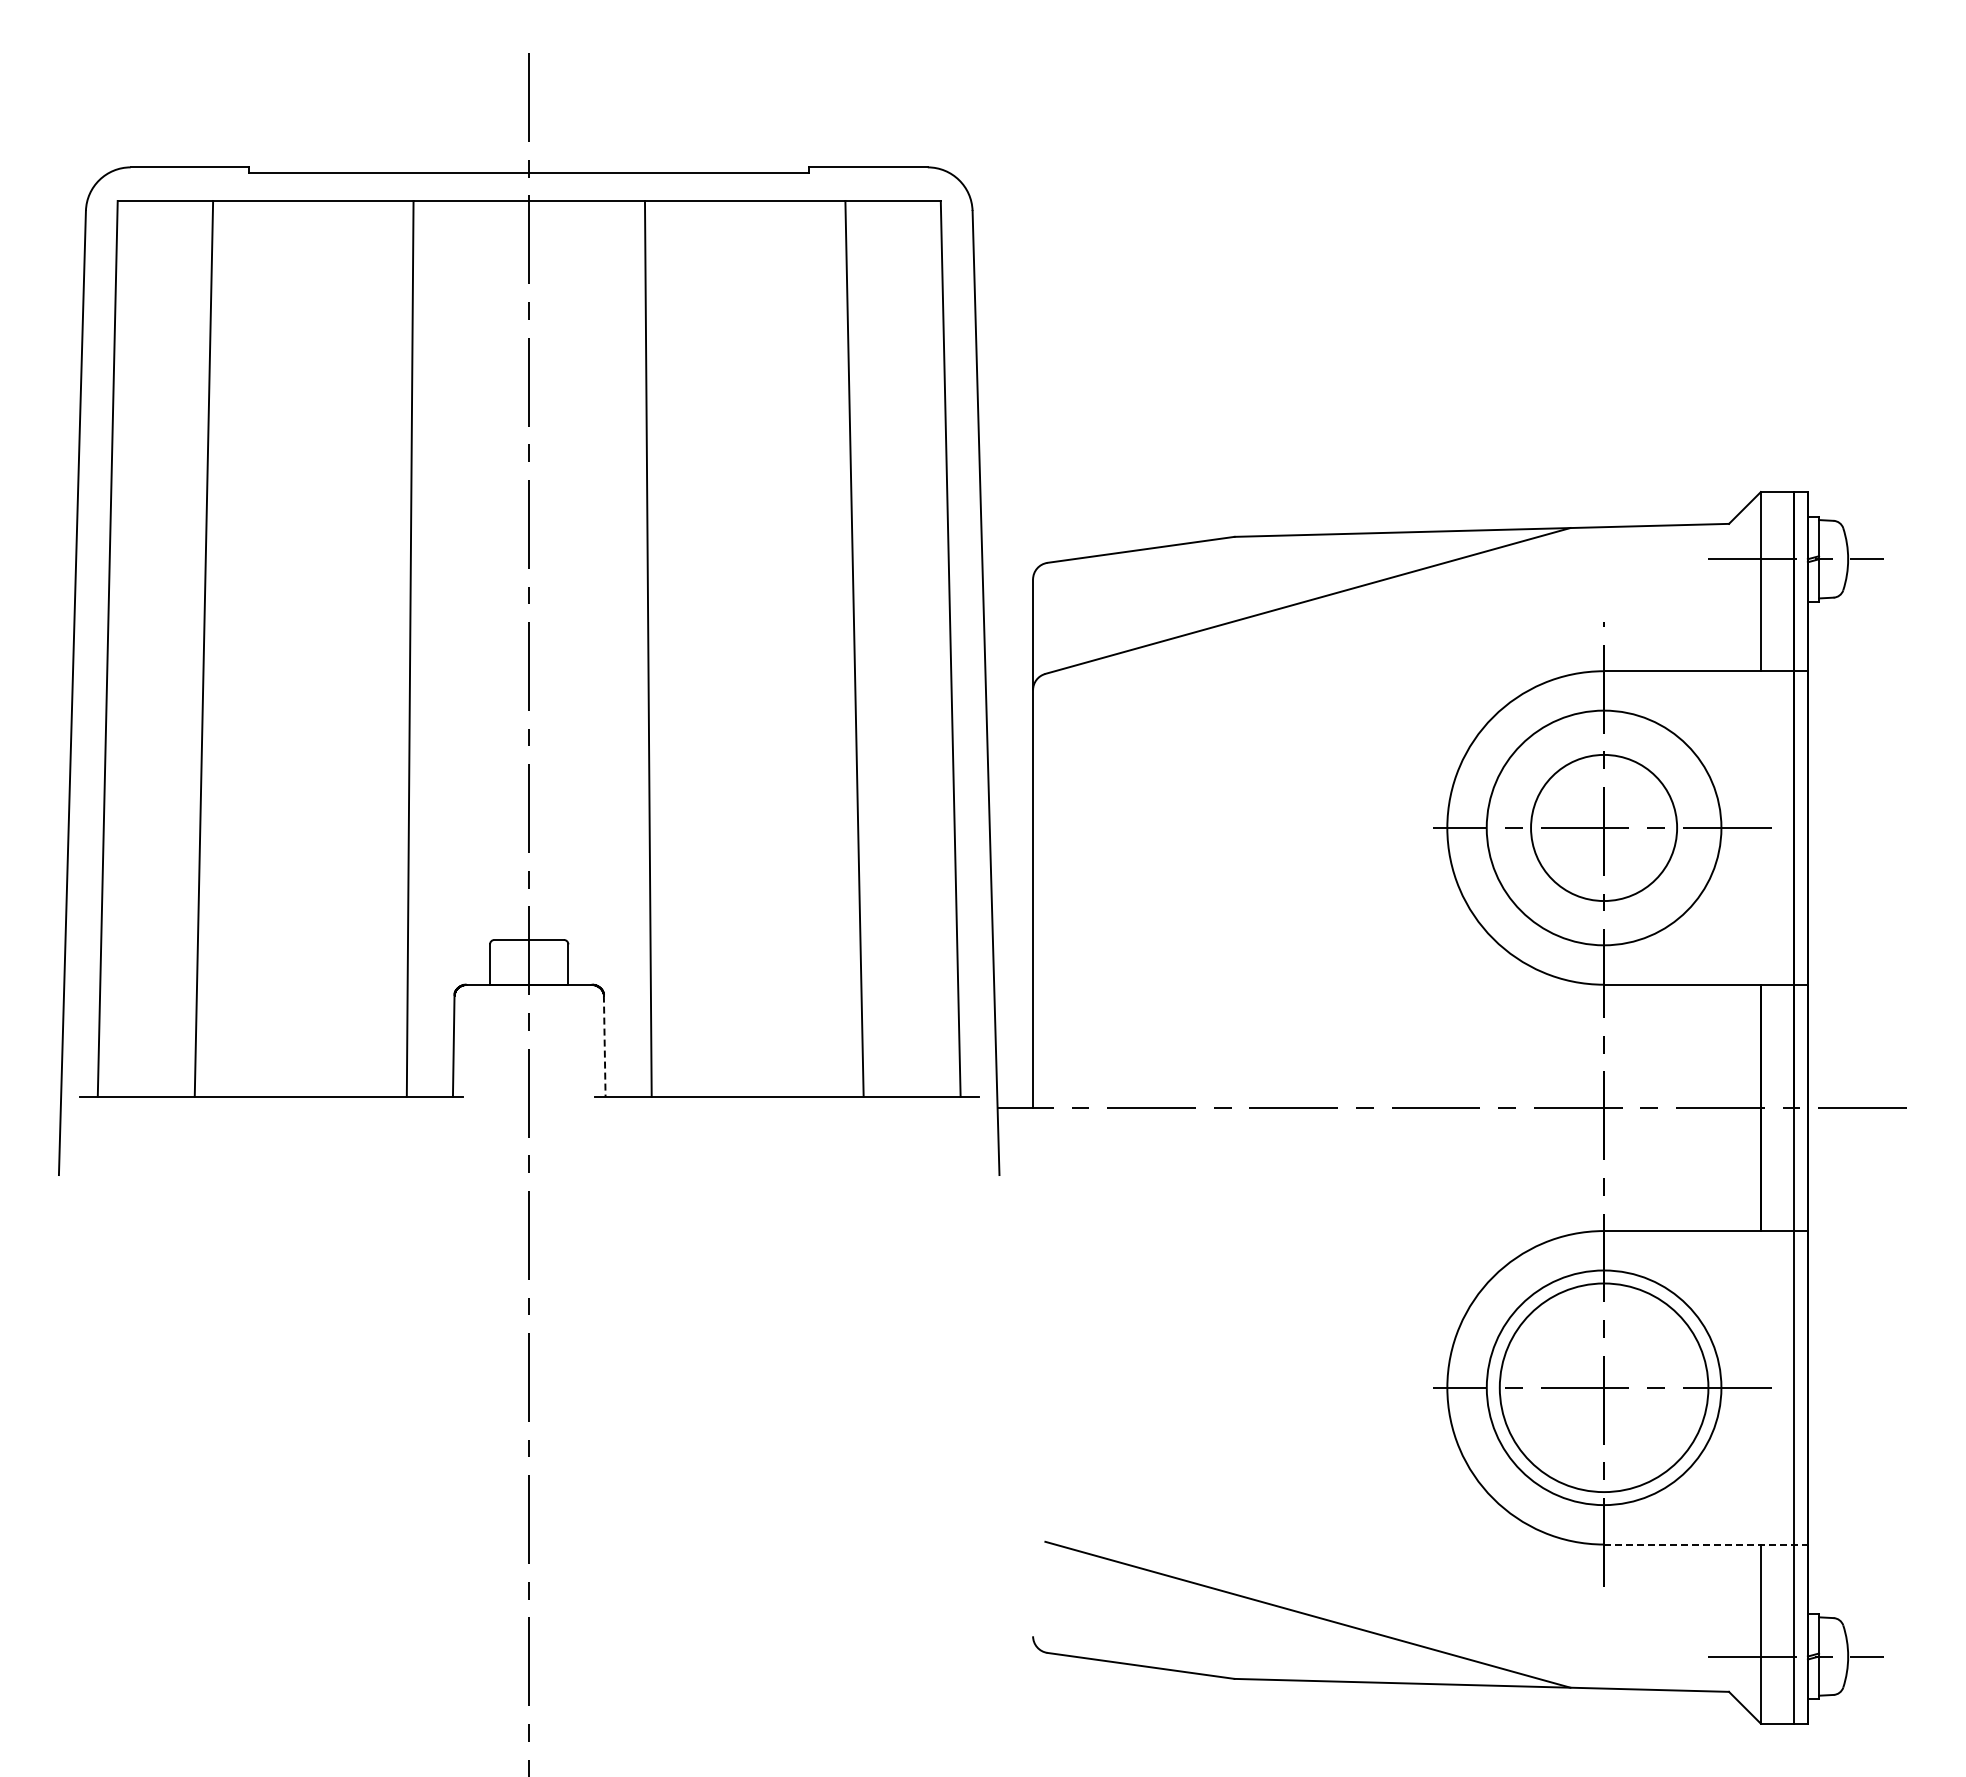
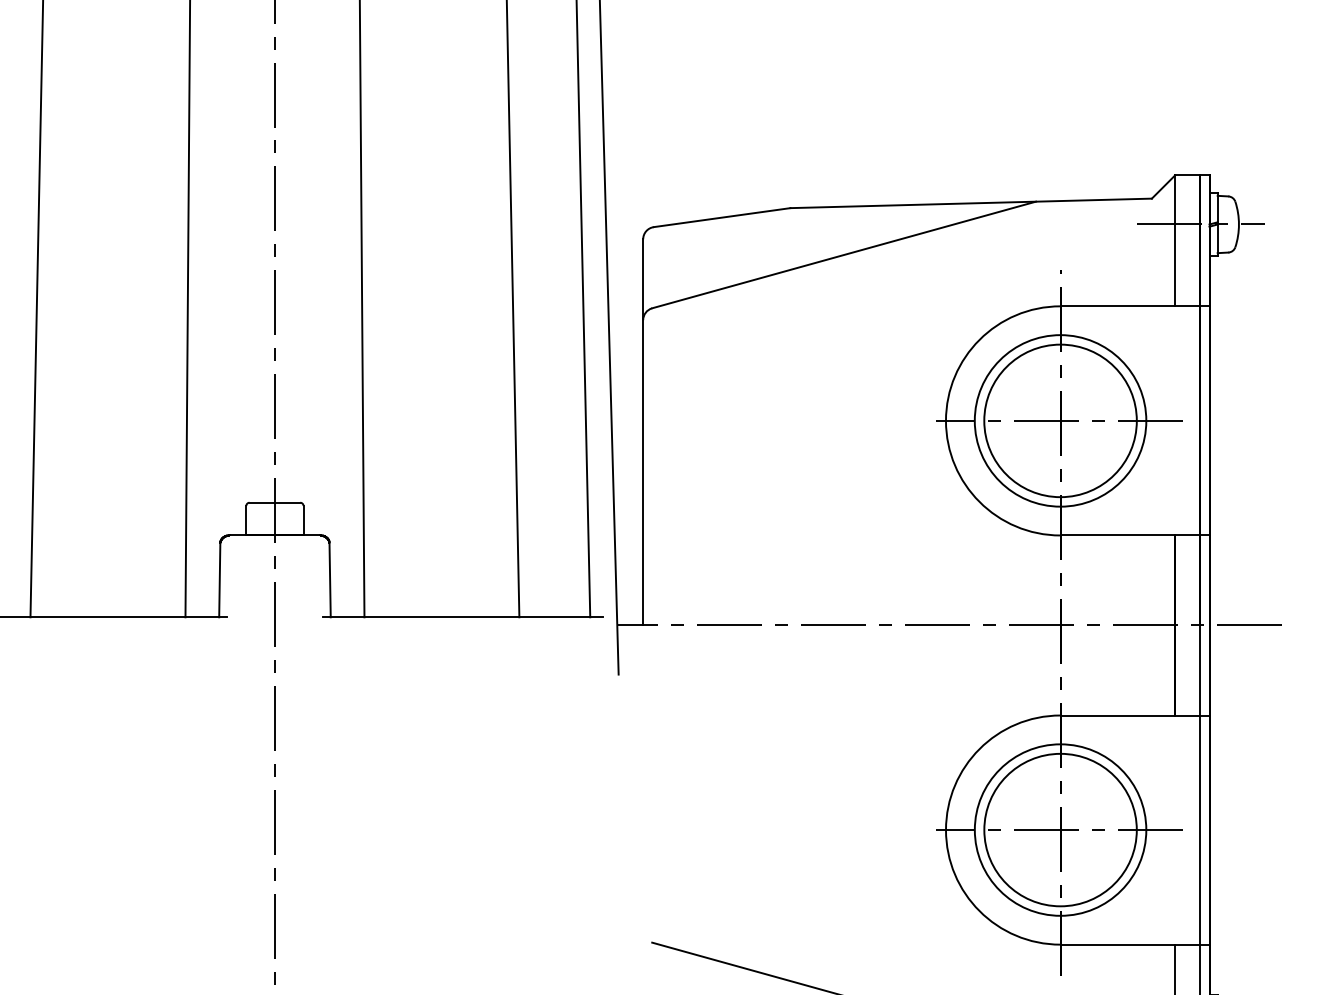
circle: (1603, 827) -> (1060, 420), size x1.43
line: (604, 1046) -> (329, 580), dashed -> solid
line: (1706, 1544) -> (1135, 944), dashed -> solid

